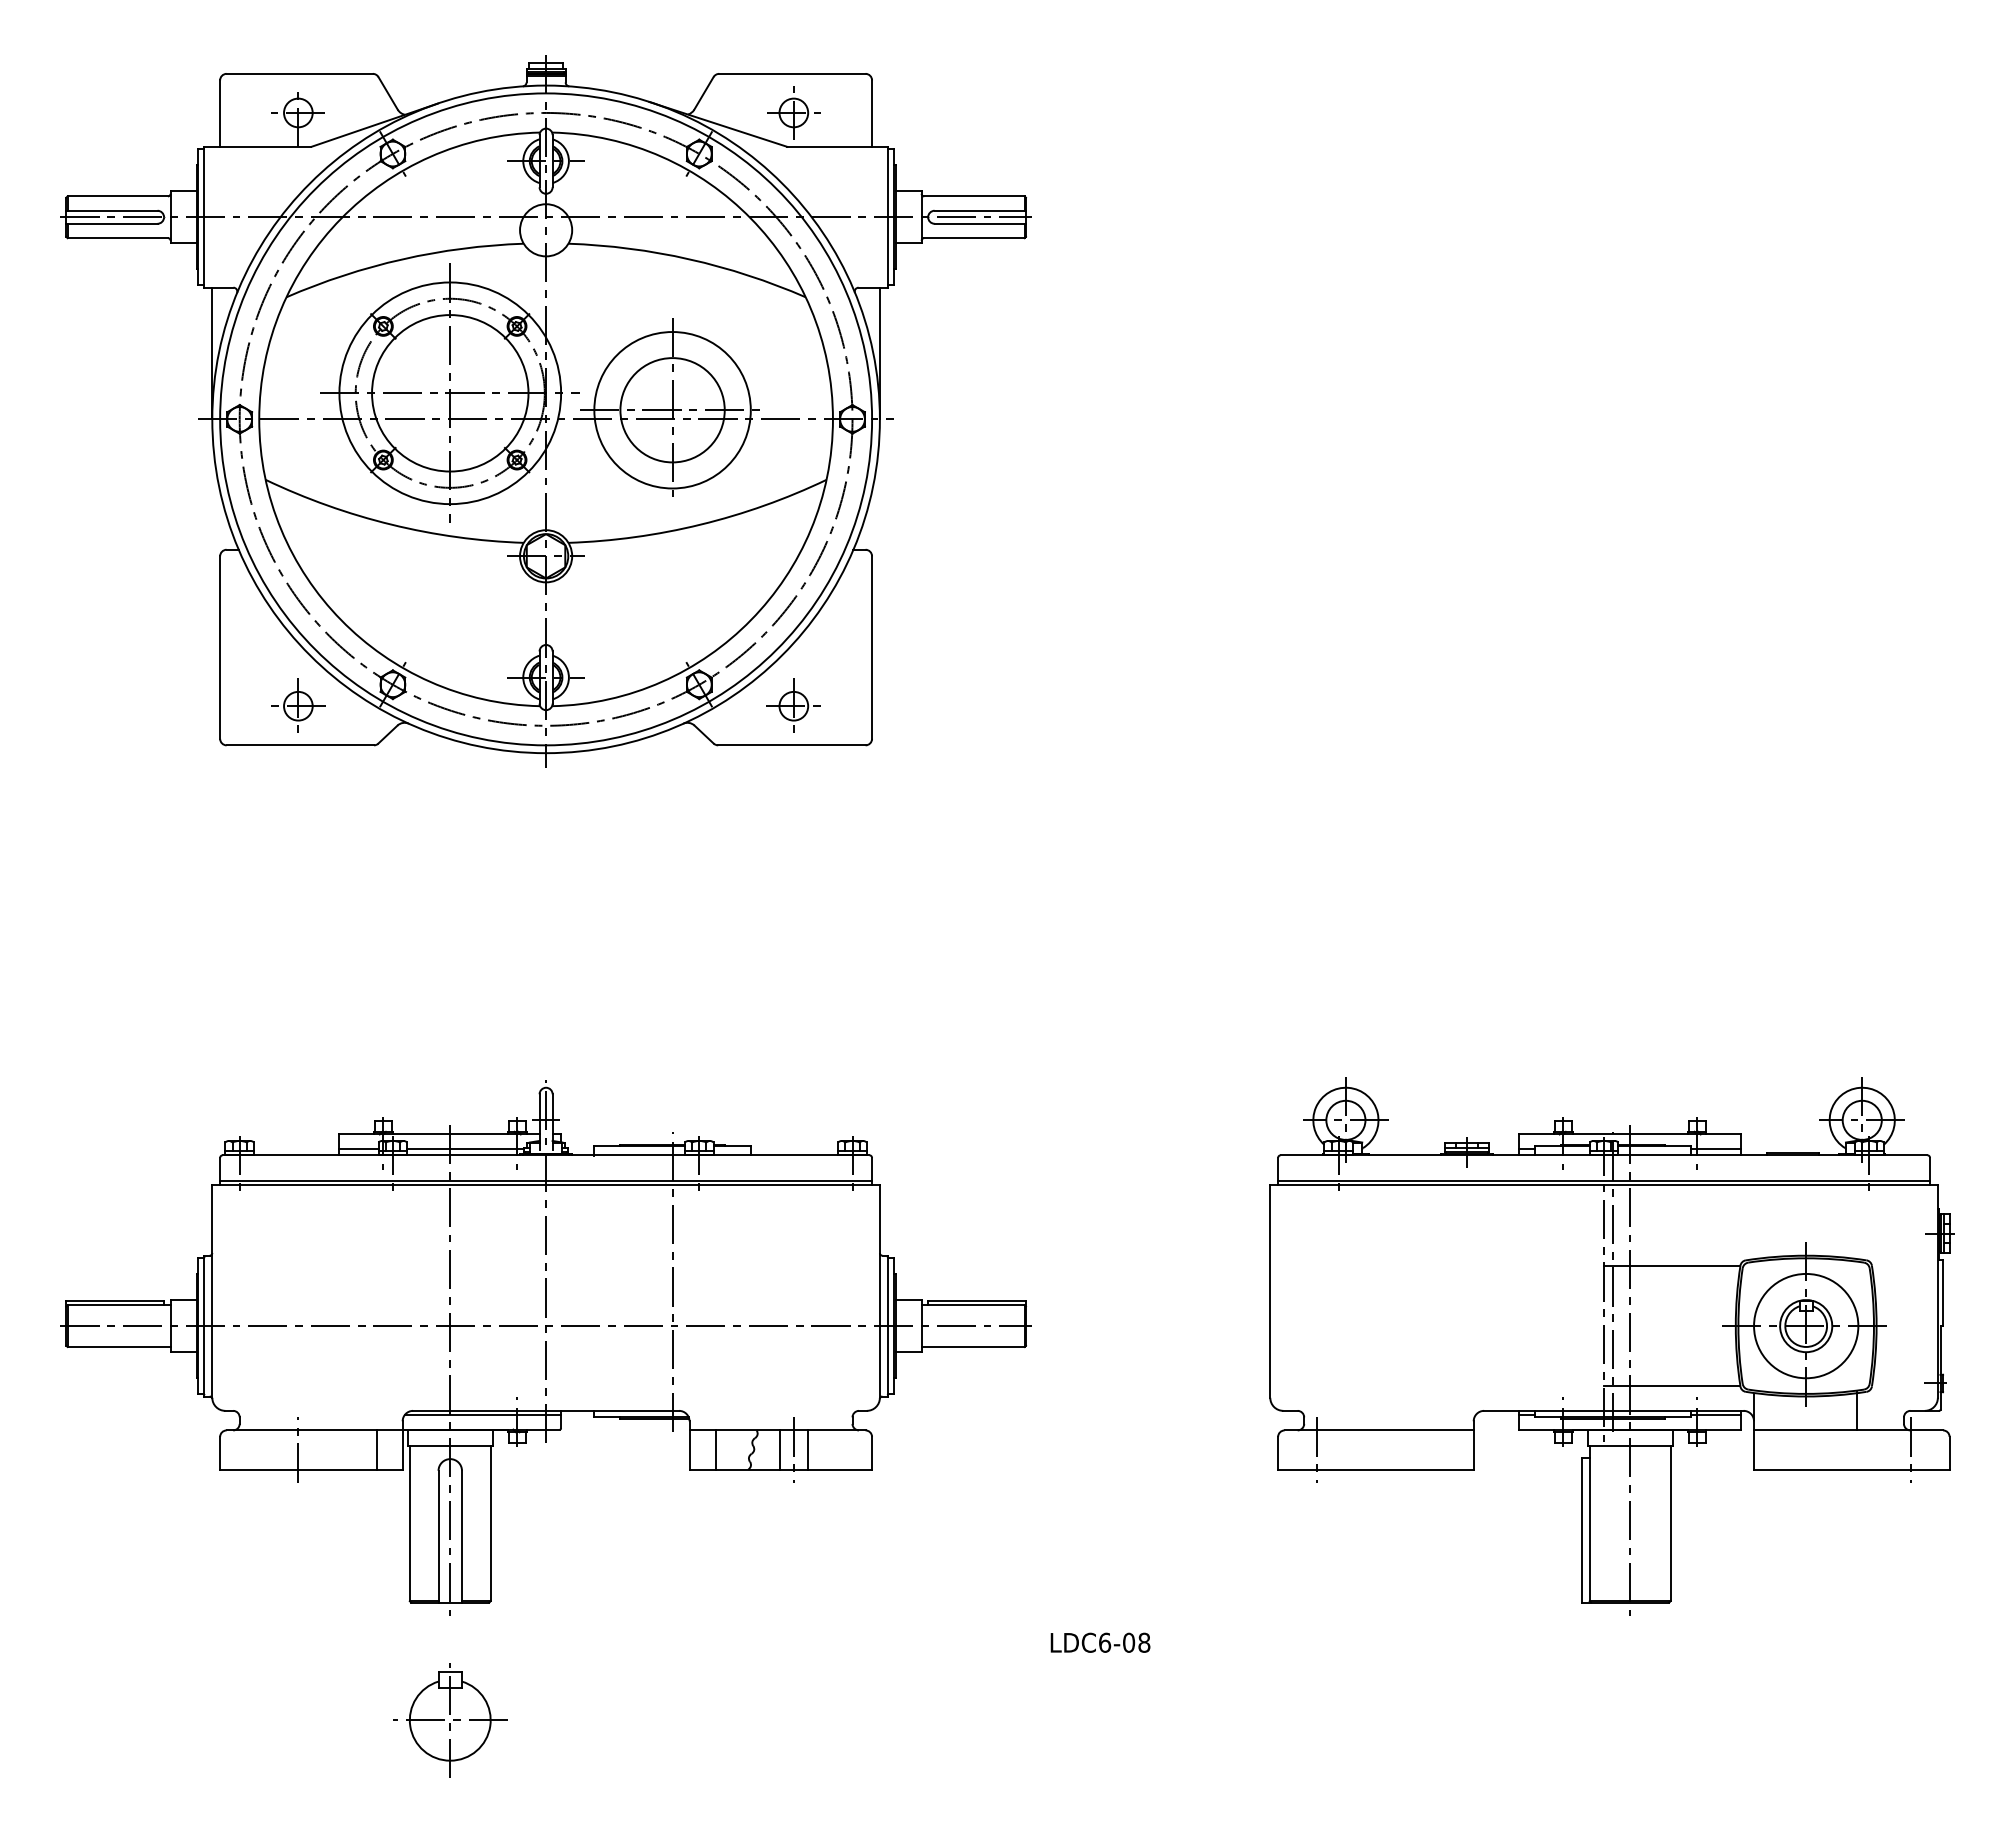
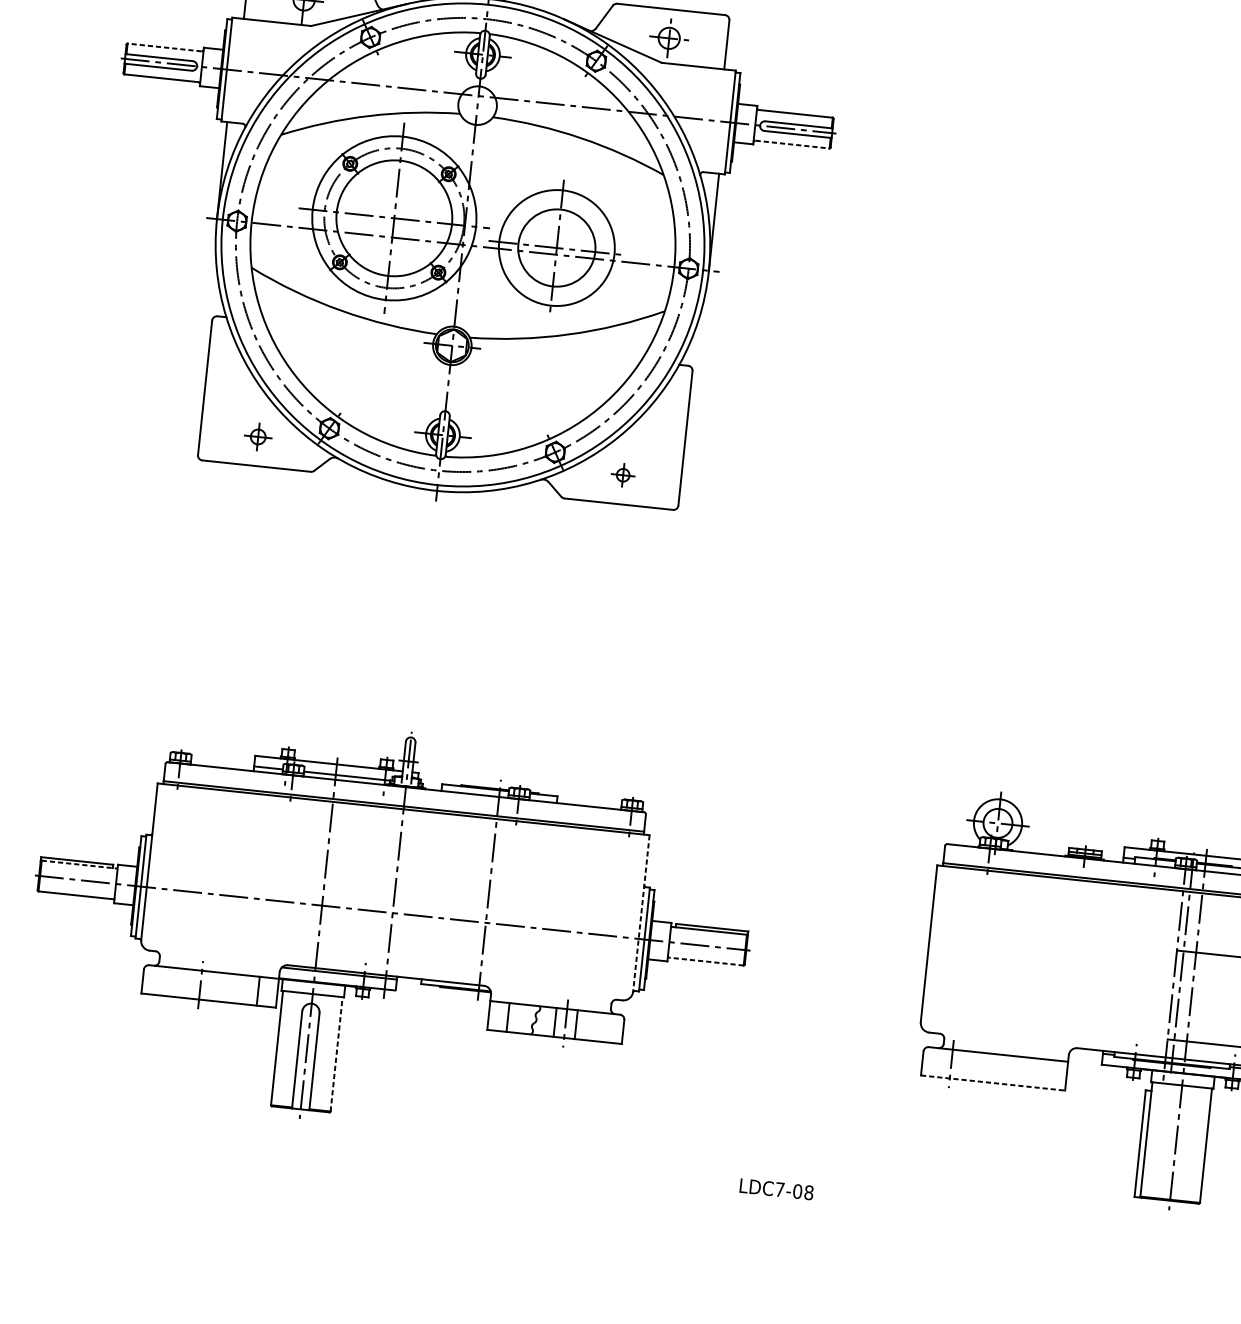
line: (117, 196) -> (164, 47), solid -> dashed
line: (974, 238) -> (792, 144), solid -> dashed
part: (298, 705) -> (258, 436), size x0.7
part: (793, 705) -> (623, 474), size x0.6
line: (879, 1292) -> (640, 914), solid -> dashed
line: (119, 1305) -> (79, 864), solid -> dashed
line: (973, 1346) -> (706, 961), solid -> dashed
line: (1375, 1469) -> (992, 1082), solid -> dashed
line: (490, 1523) -> (336, 1054), solid -> dashed
text: (1105, 1642) -> (780, 1189), LDC6-08 -> LDC7-08
part: (450, 1720) -> (291, 1196), removed

